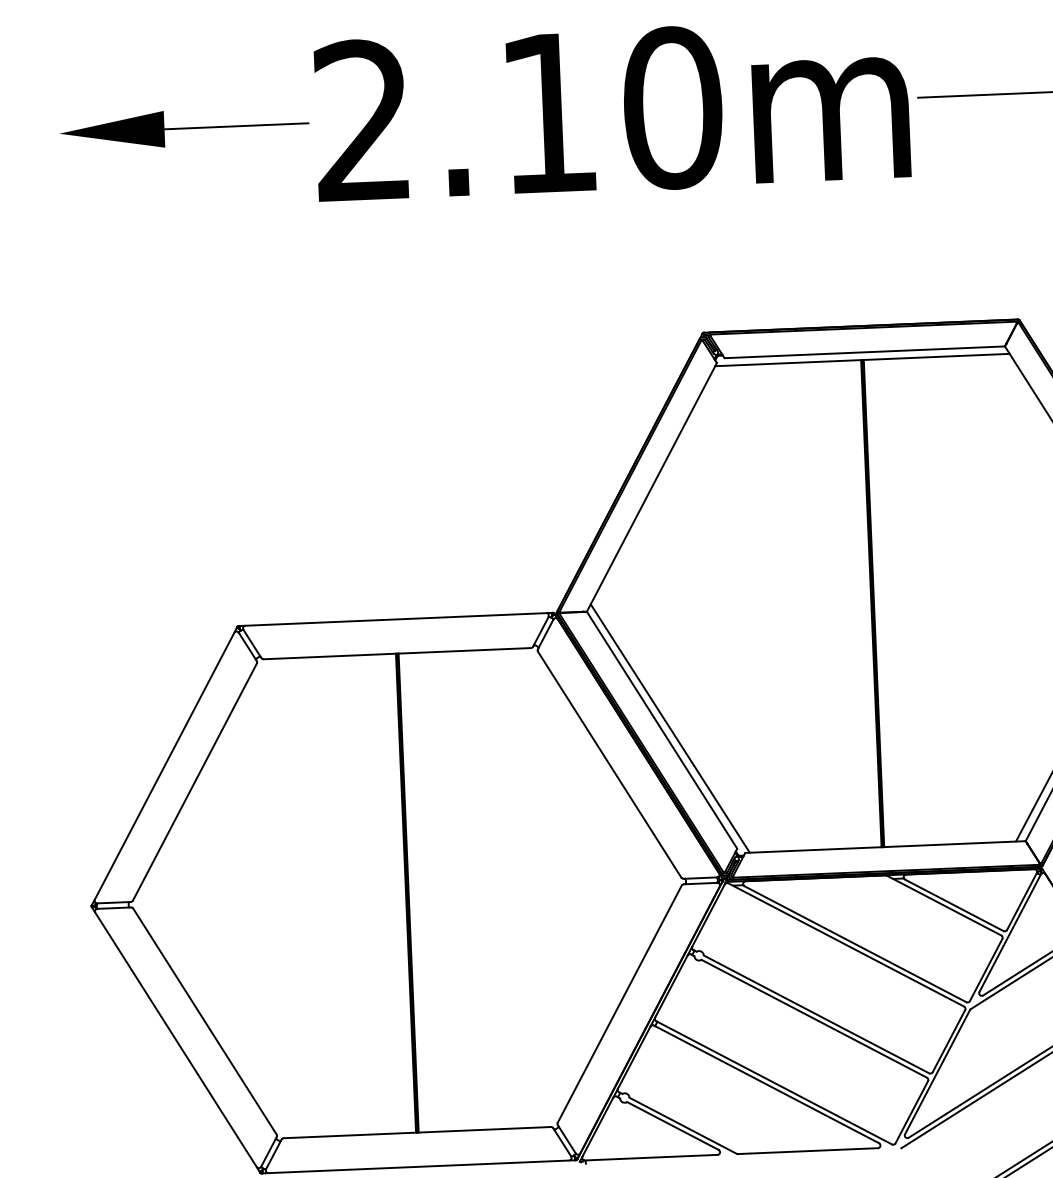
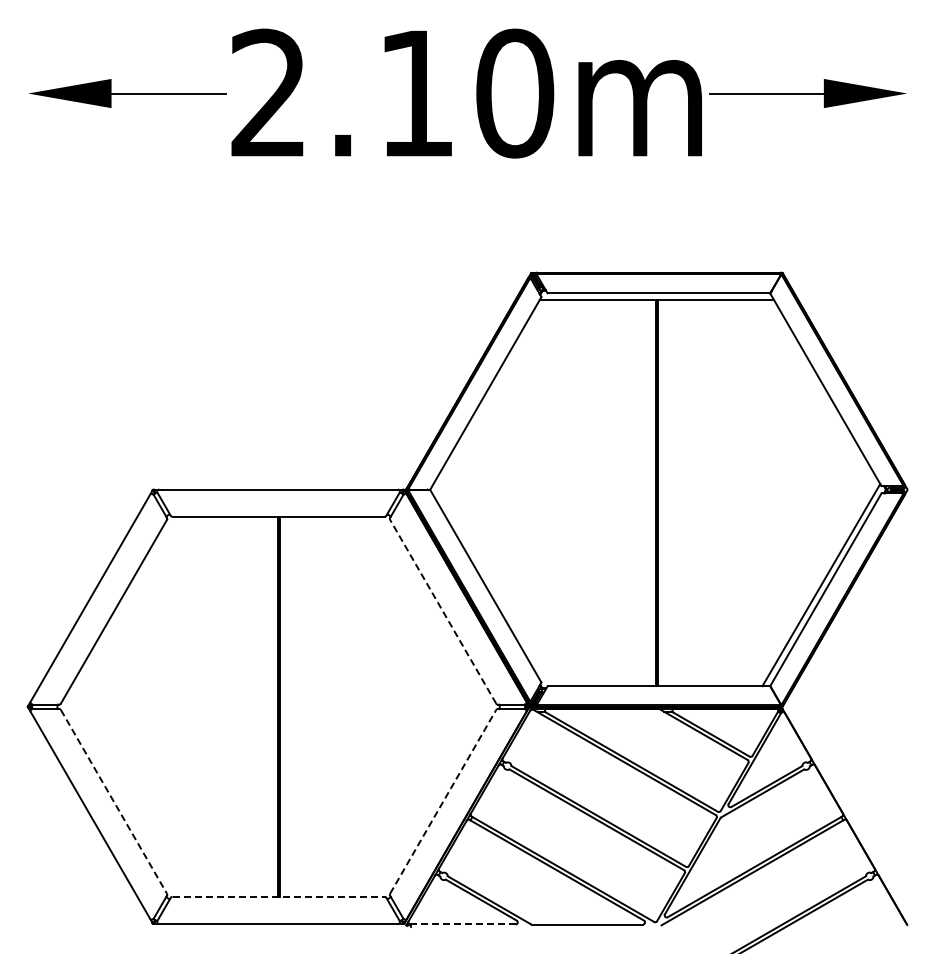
line: (670, 729) -> (492, 585), removed
line: (608, 764) -> (442, 611), solid -> dashed
line: (620, 1003) -> (443, 801), solid -> dashed
line: (205, 1022) -> (114, 802), solid -> dashed
line: (418, 1132) -> (279, 896), solid -> dashed
line: (651, 1157) -> (463, 924), solid -> dashed

